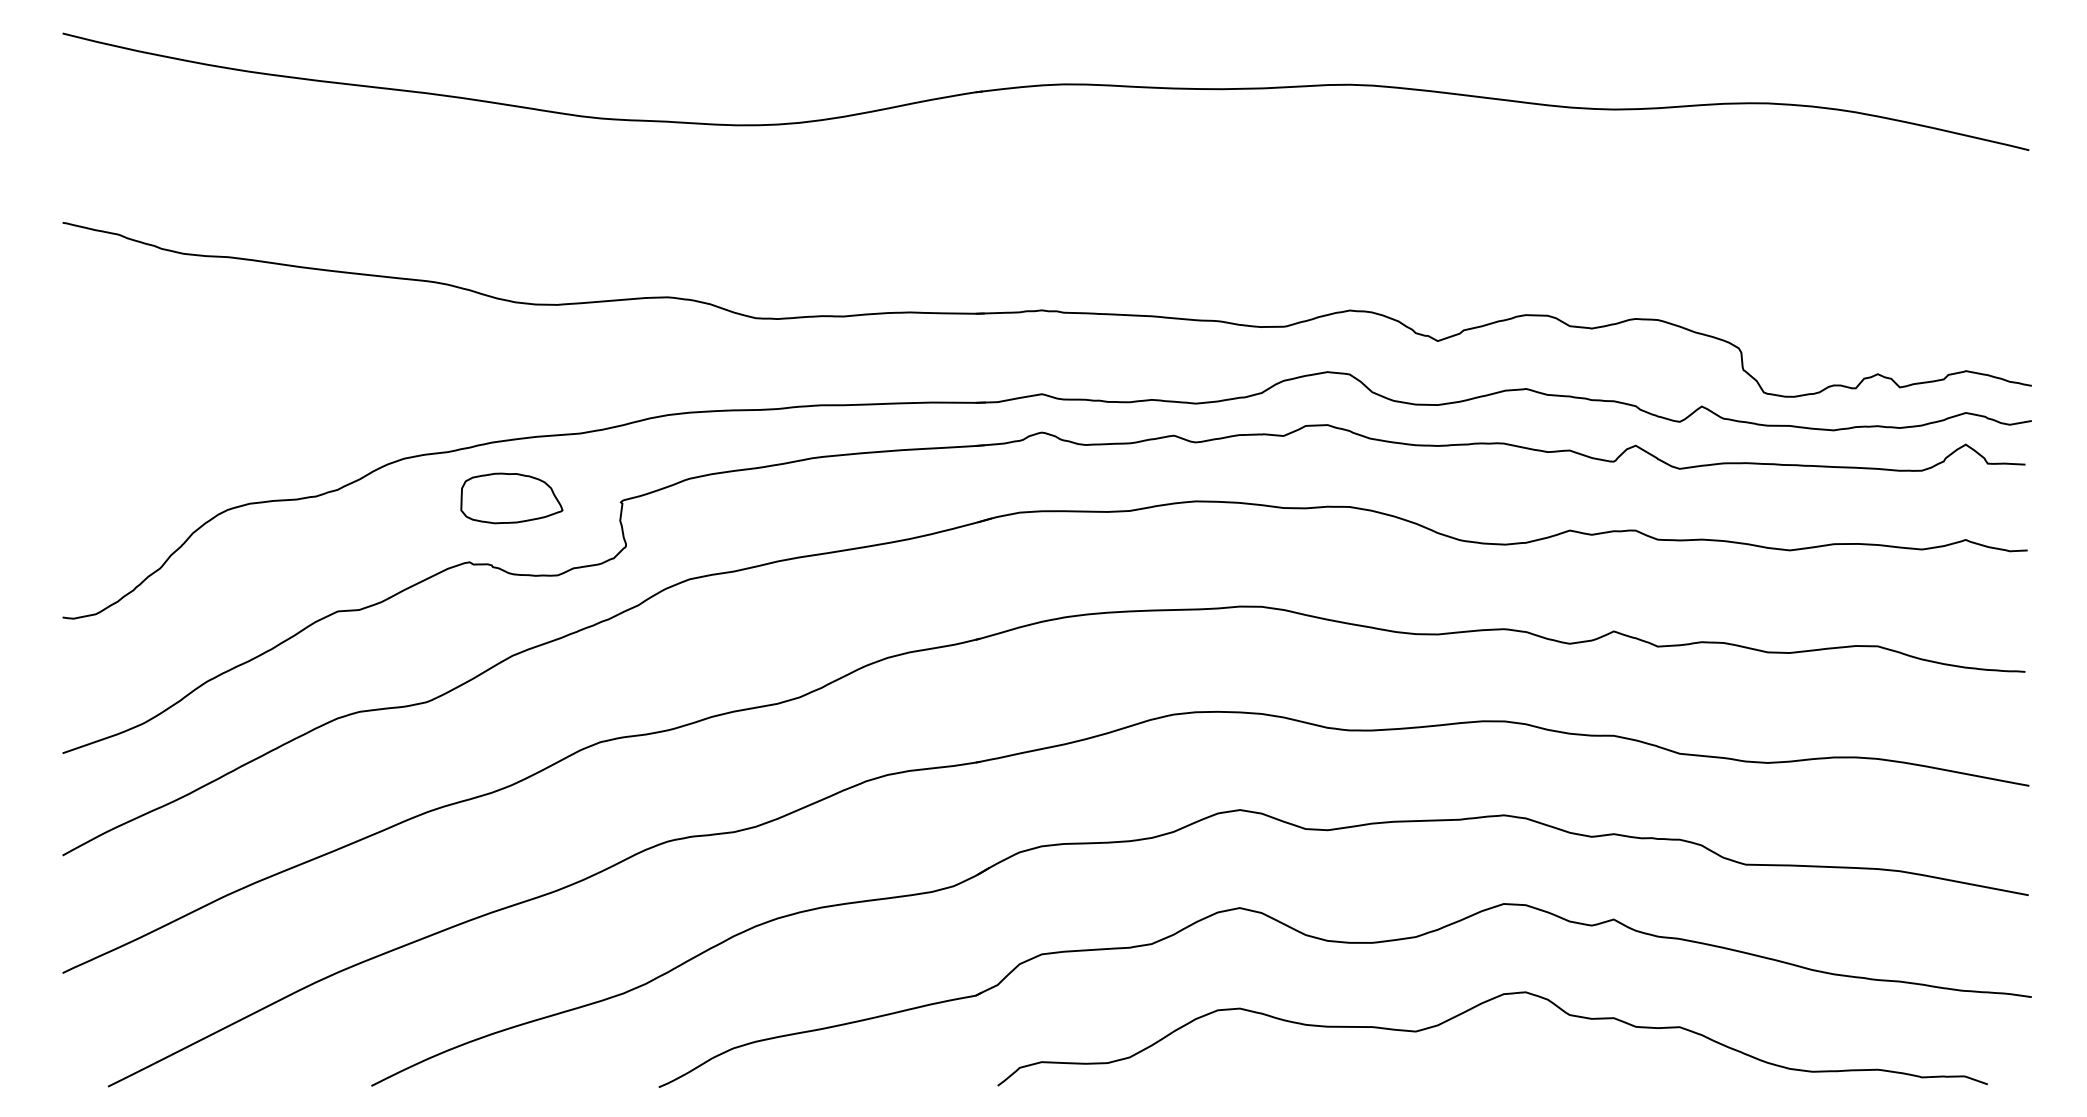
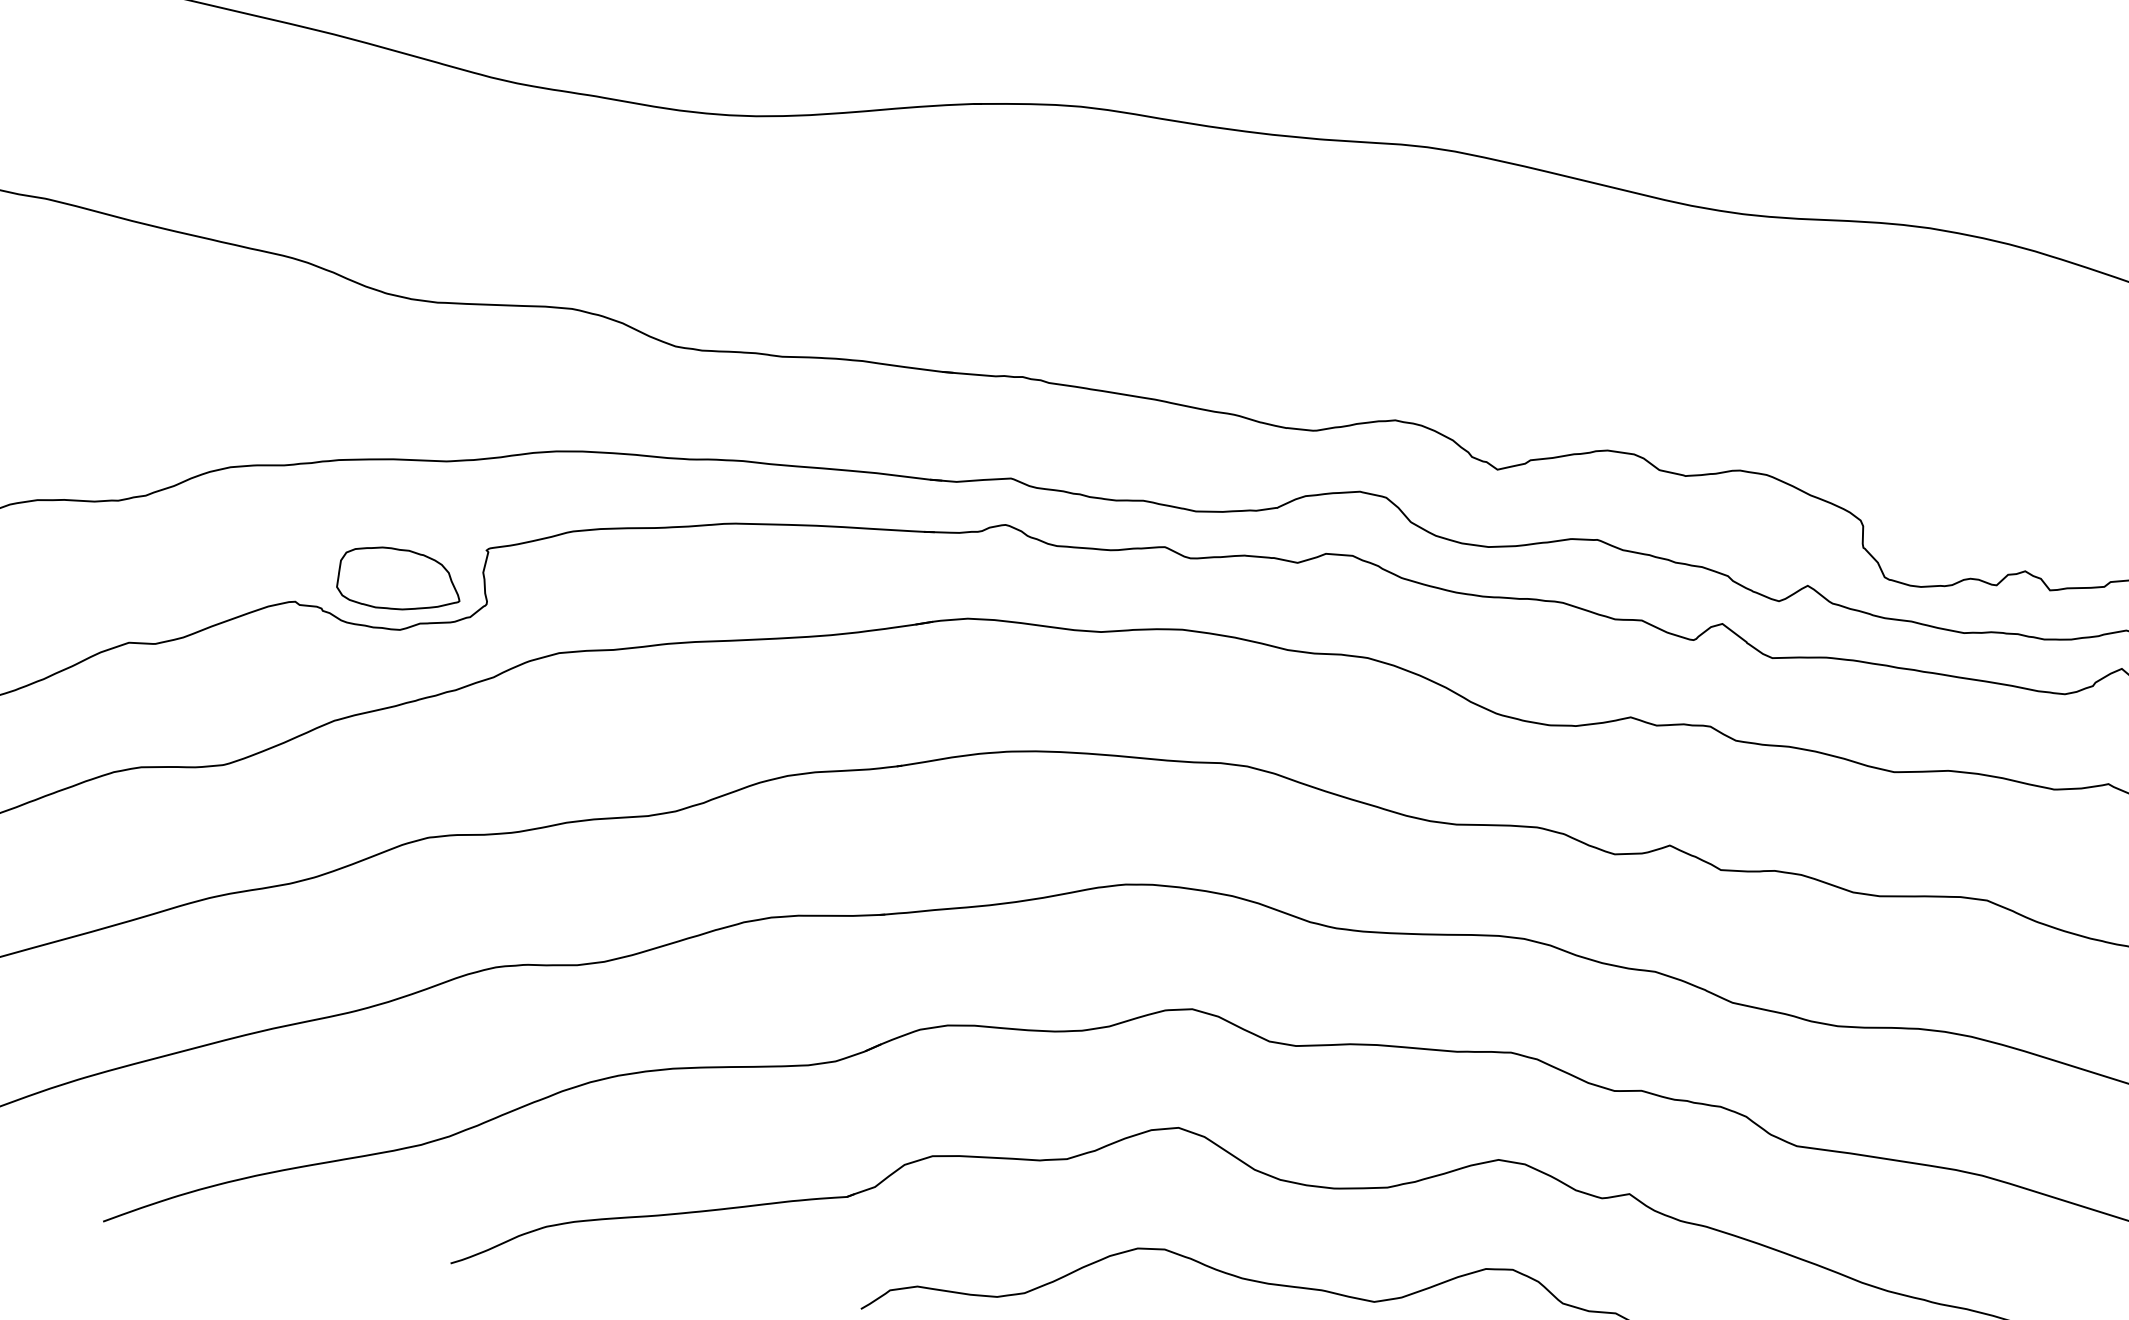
part: (511, 498) -> (399, 579), moved

